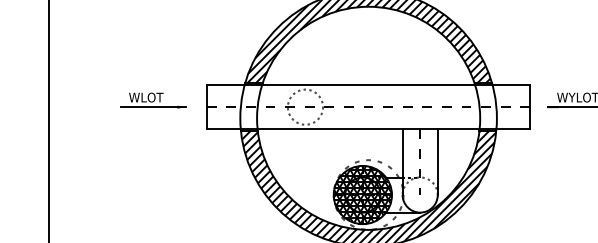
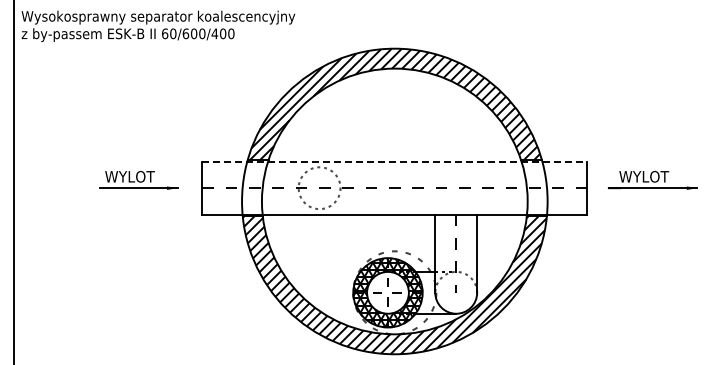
line: (368, 84) -> (394, 161), solid -> dashed
text: (145, 97) -> (129, 176), WLOT -> WYLOT
hatch: (362, 194) -> (387, 292), removed

